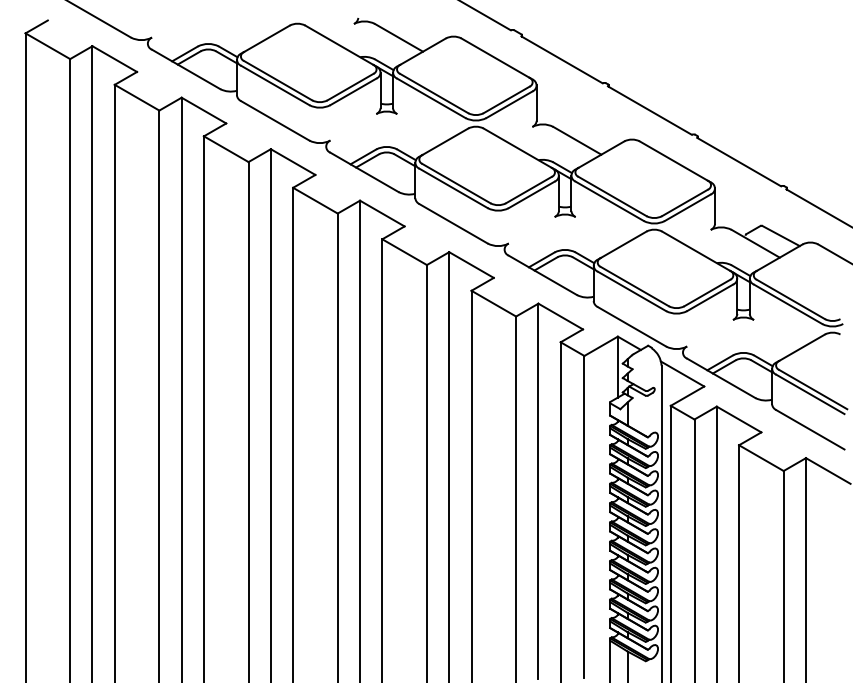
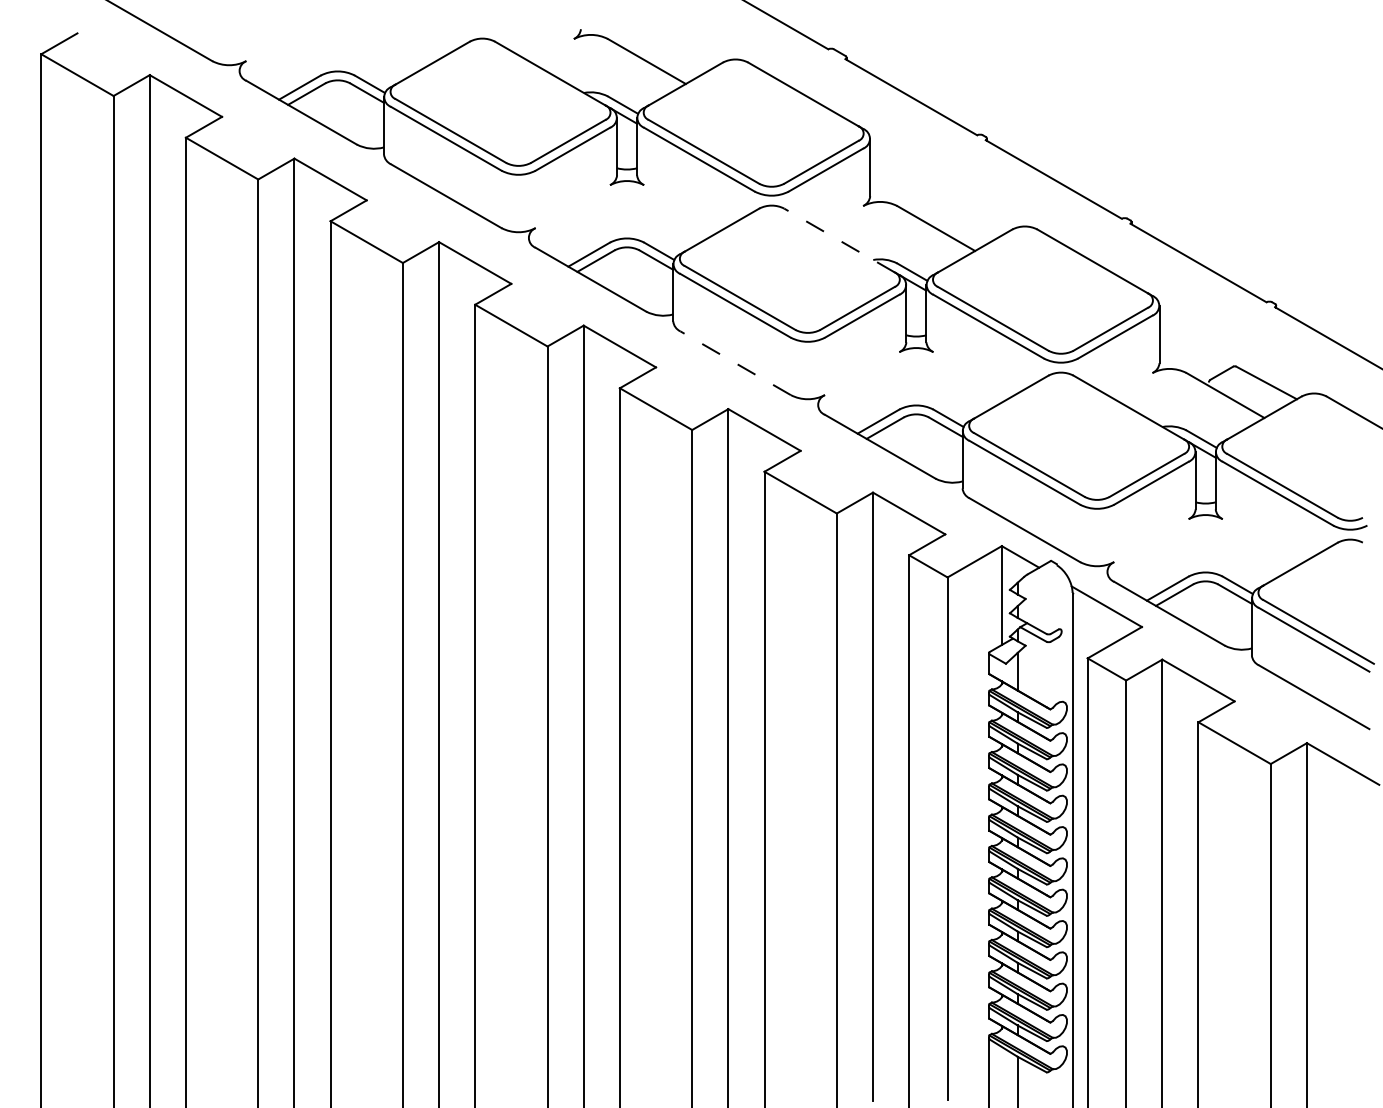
line: (517, 147) -> (839, 239), solid -> dashed
line: (453, 223) -> (735, 362), solid -> dashed

